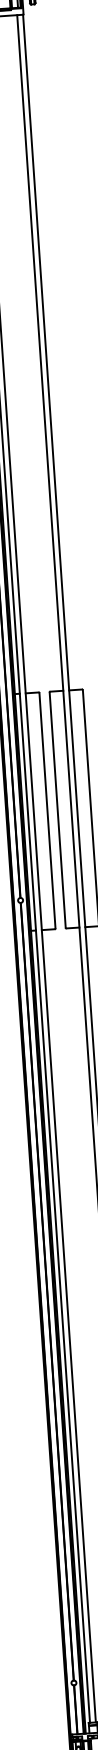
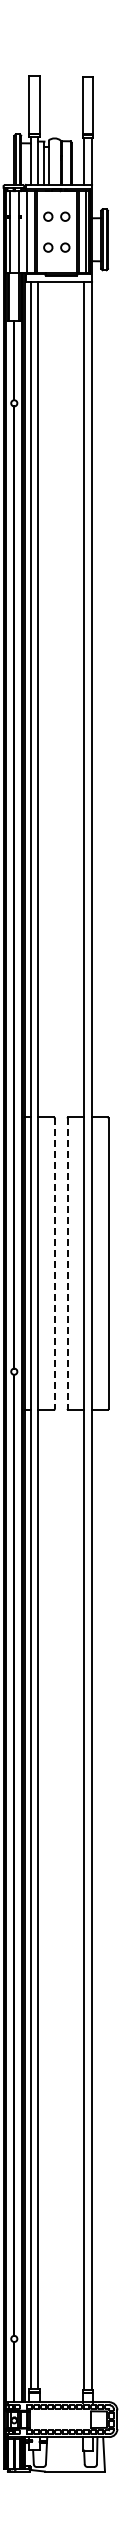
line: (57, 810) -> (67, 1264), solid -> dashed
line: (47, 811) -> (54, 1264), solid -> dashed

